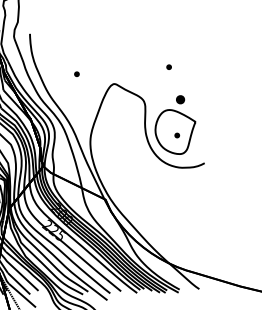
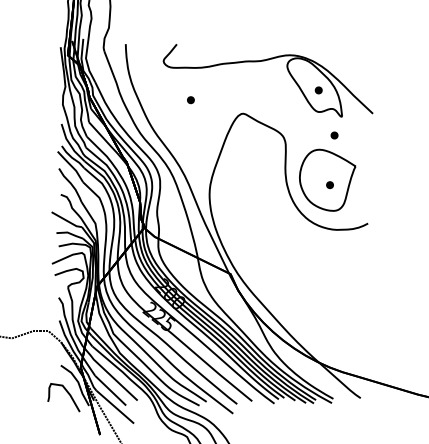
part: (129, 46) -> (264, 61), added
part: (180, 99) -> (334, 135), size x0.62

